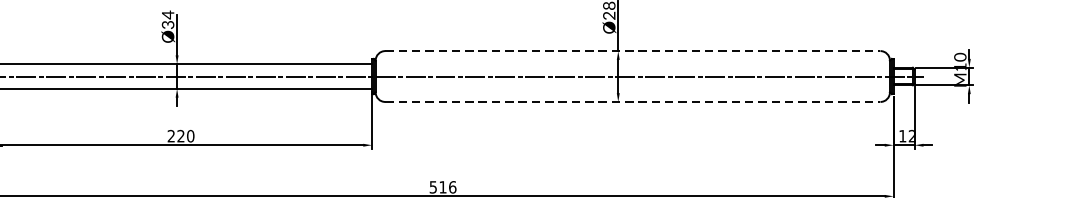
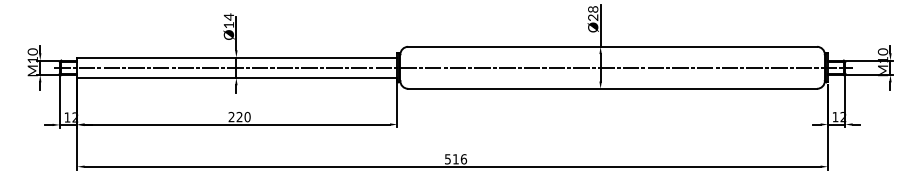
text: (167, 25) -> (228, 25), Ø34 -> Ø14
line: (633, 50) -> (613, 46), dashed -> solid
line: (633, 101) -> (613, 88), dashed -> solid

